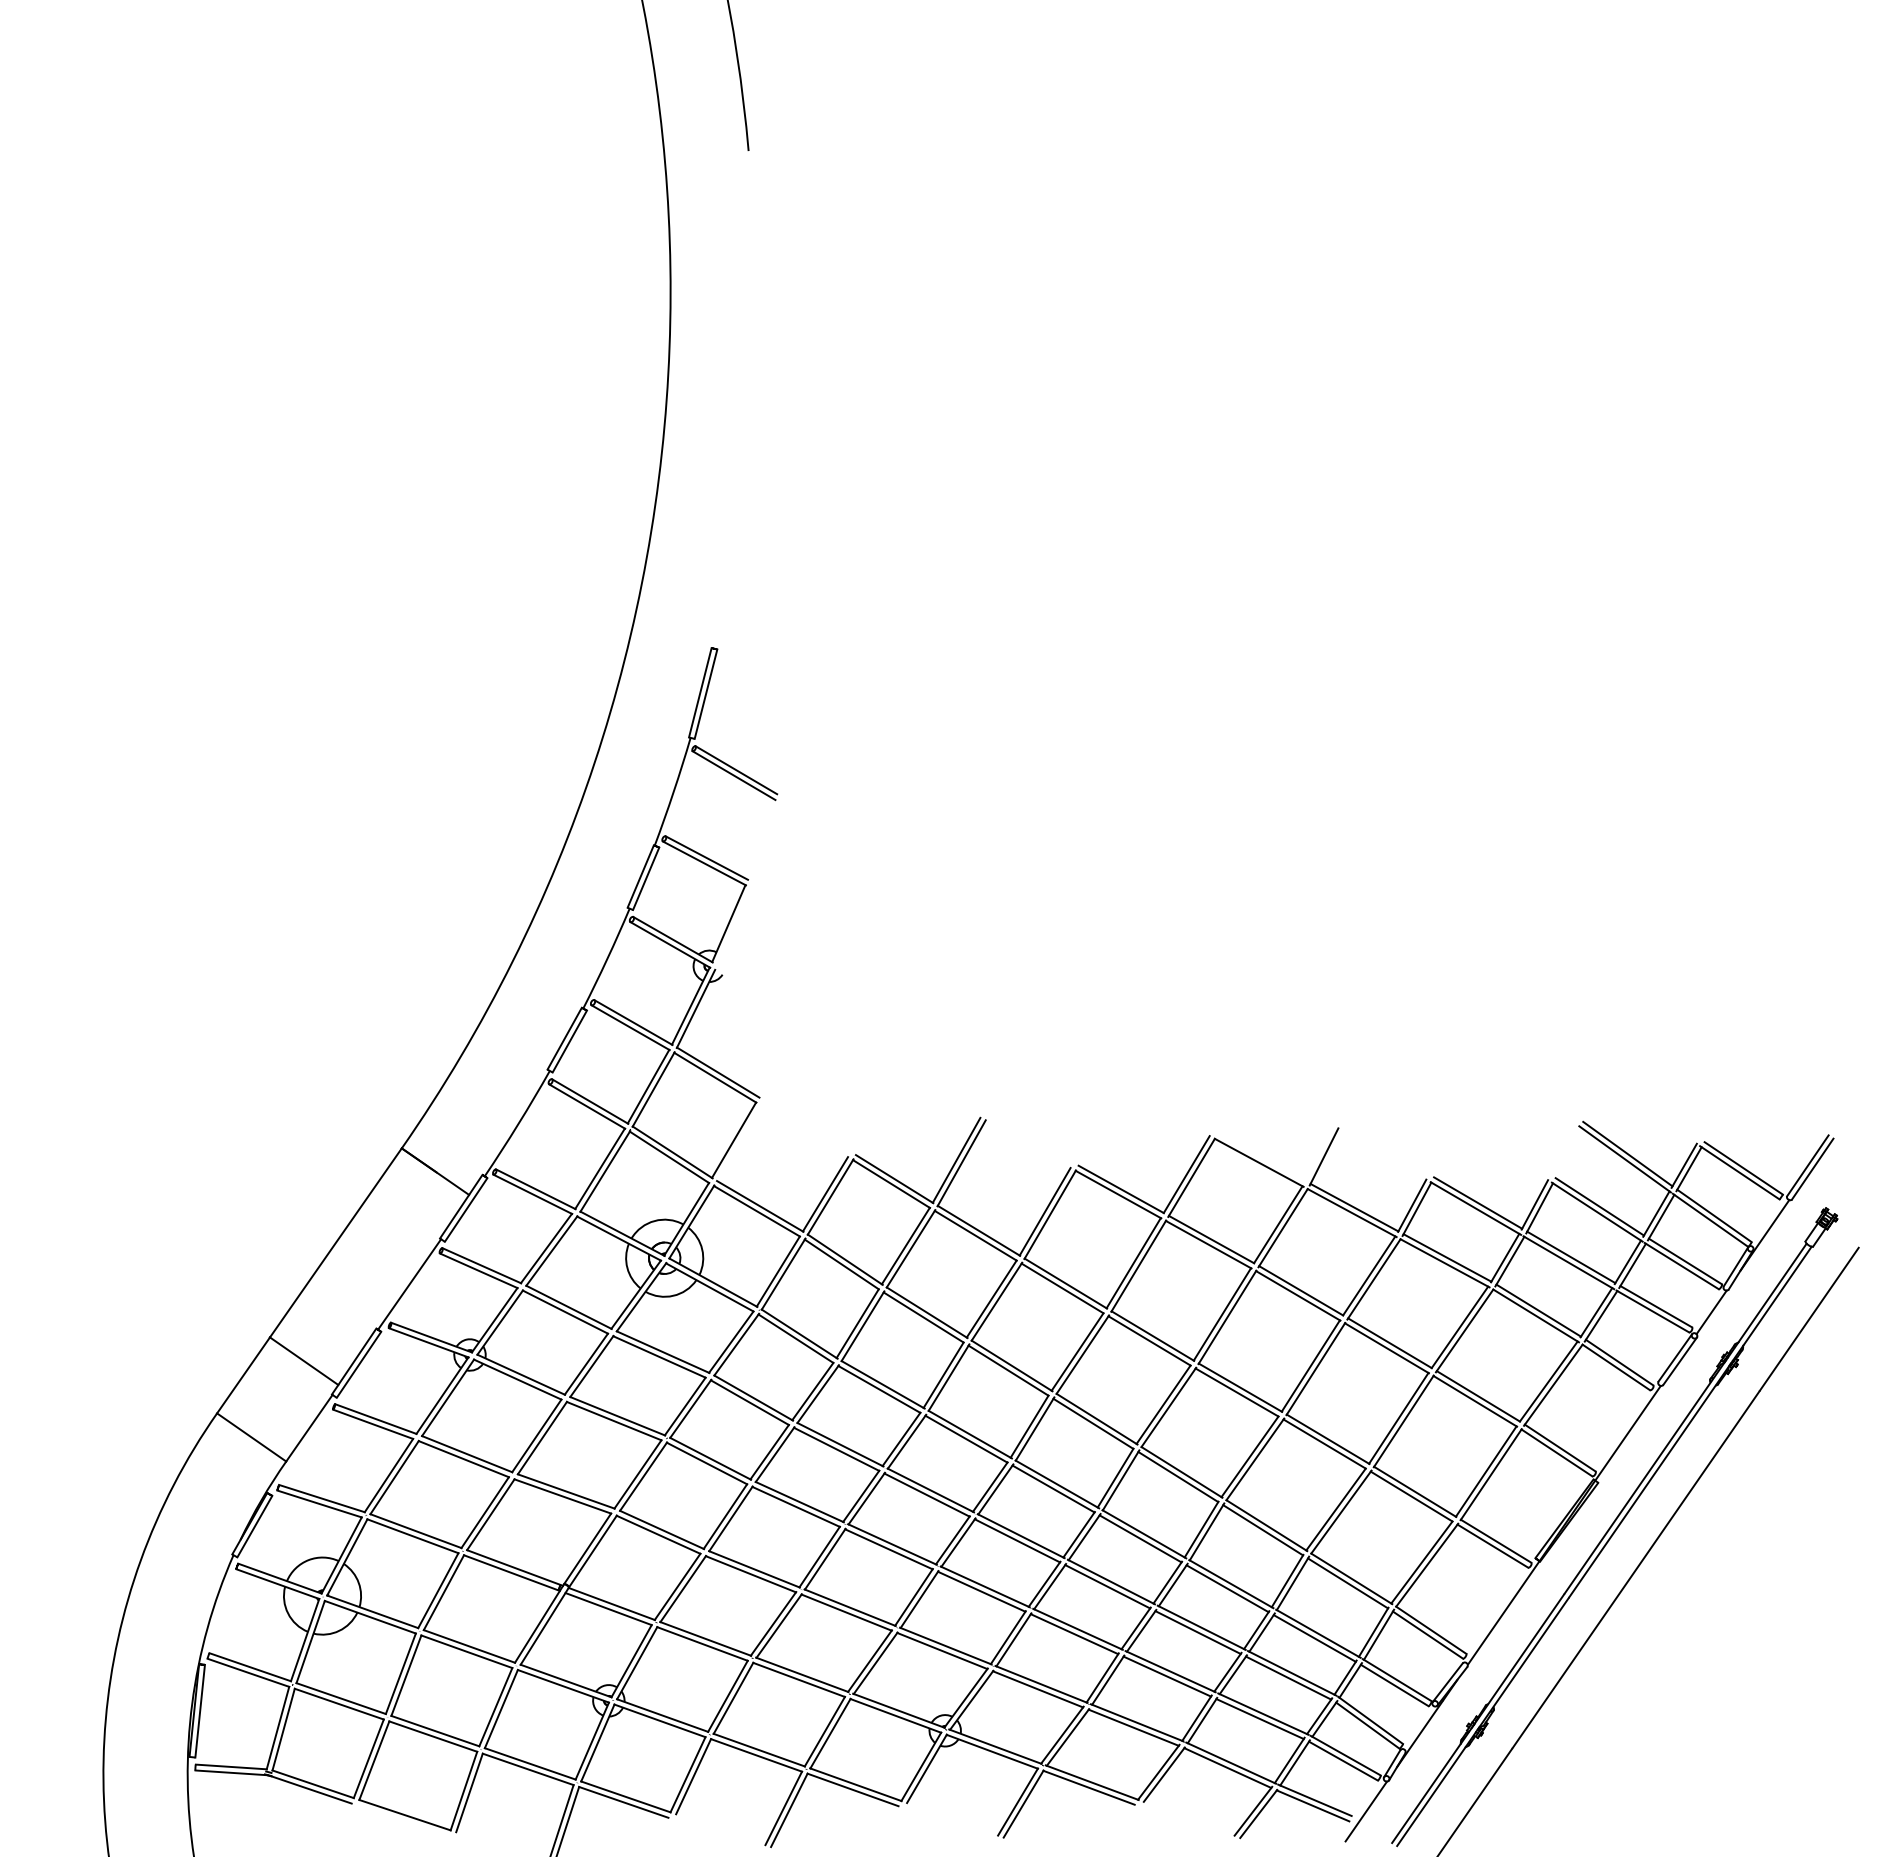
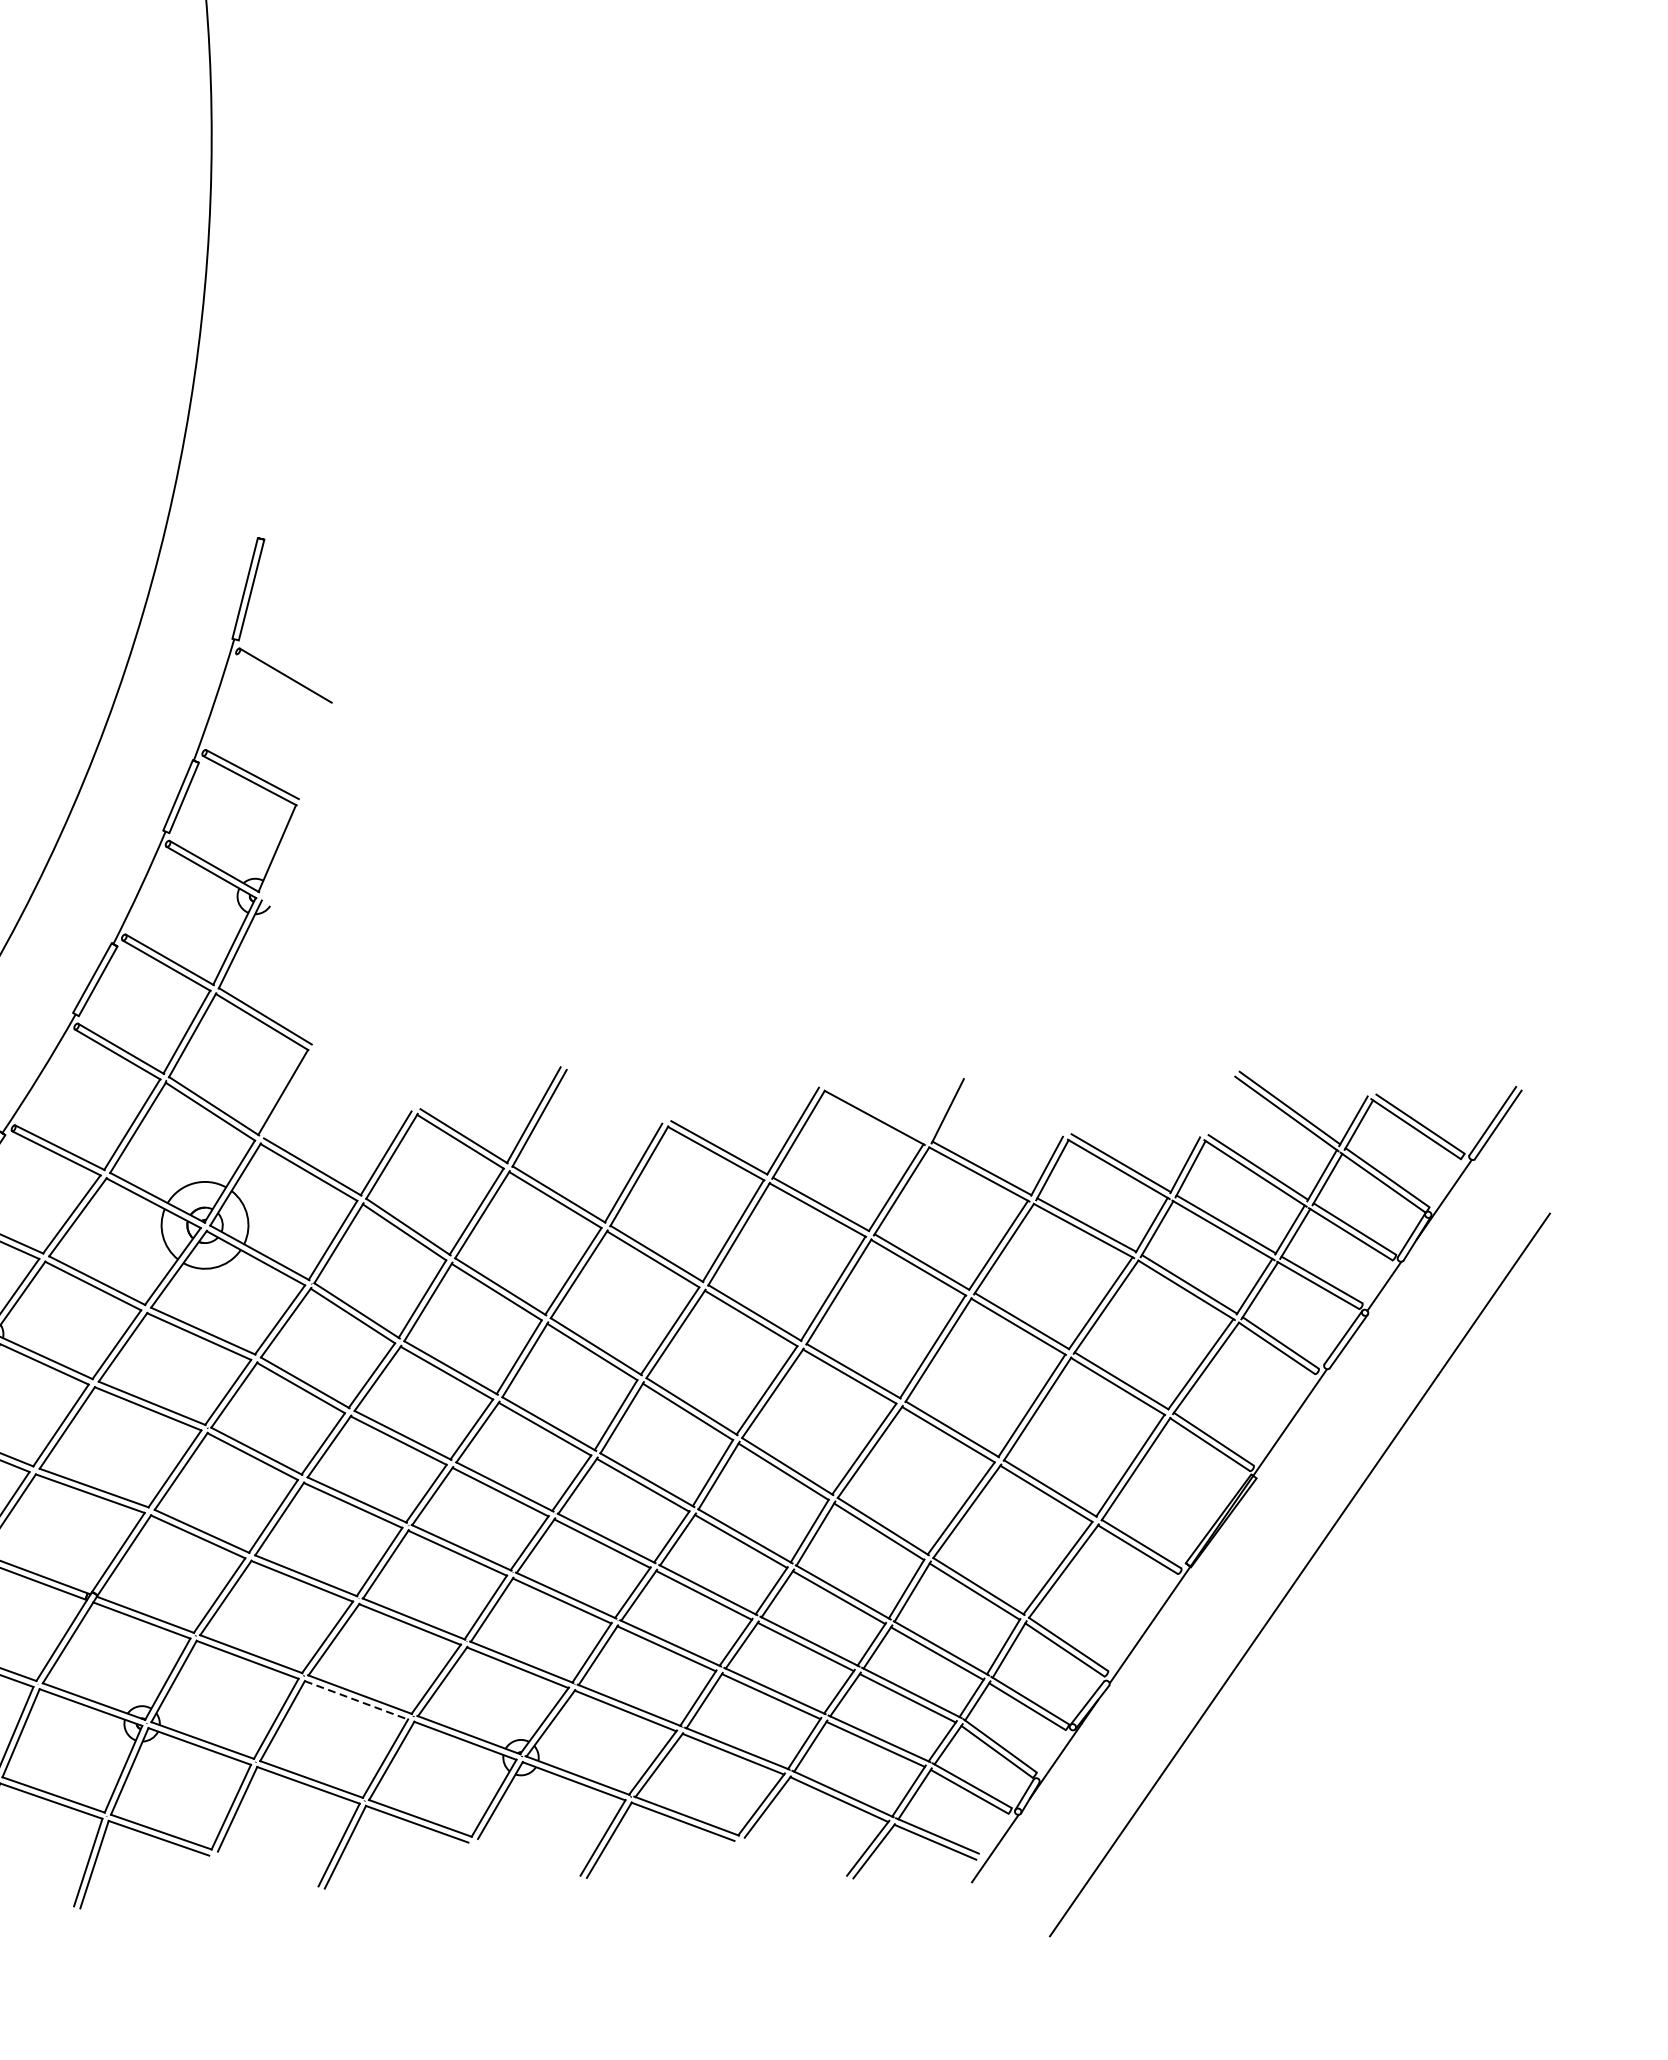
line: (733, 775) -> (282, 681), removed
part: (1614, 1527) -> (1274, 1528), removed
line: (799, 1679) -> (356, 1699), solid -> dashed

